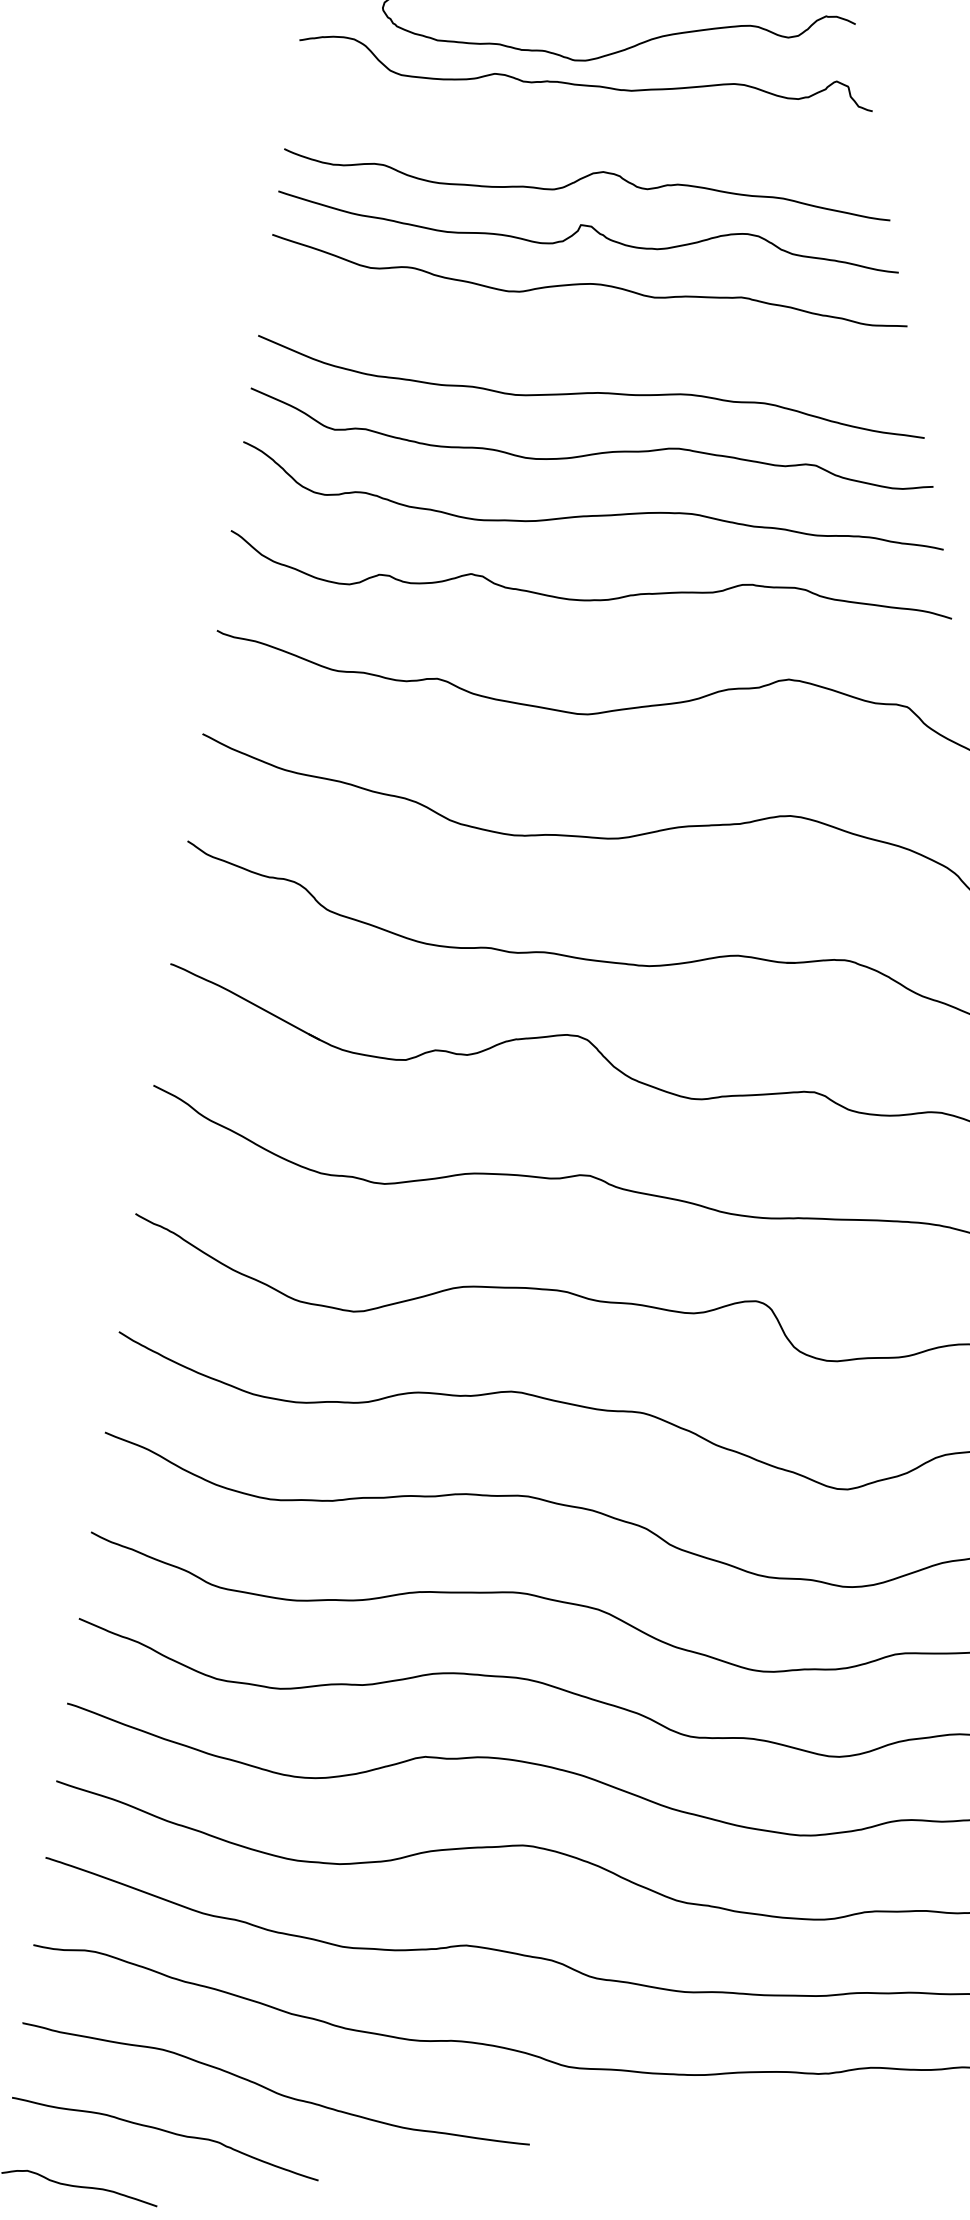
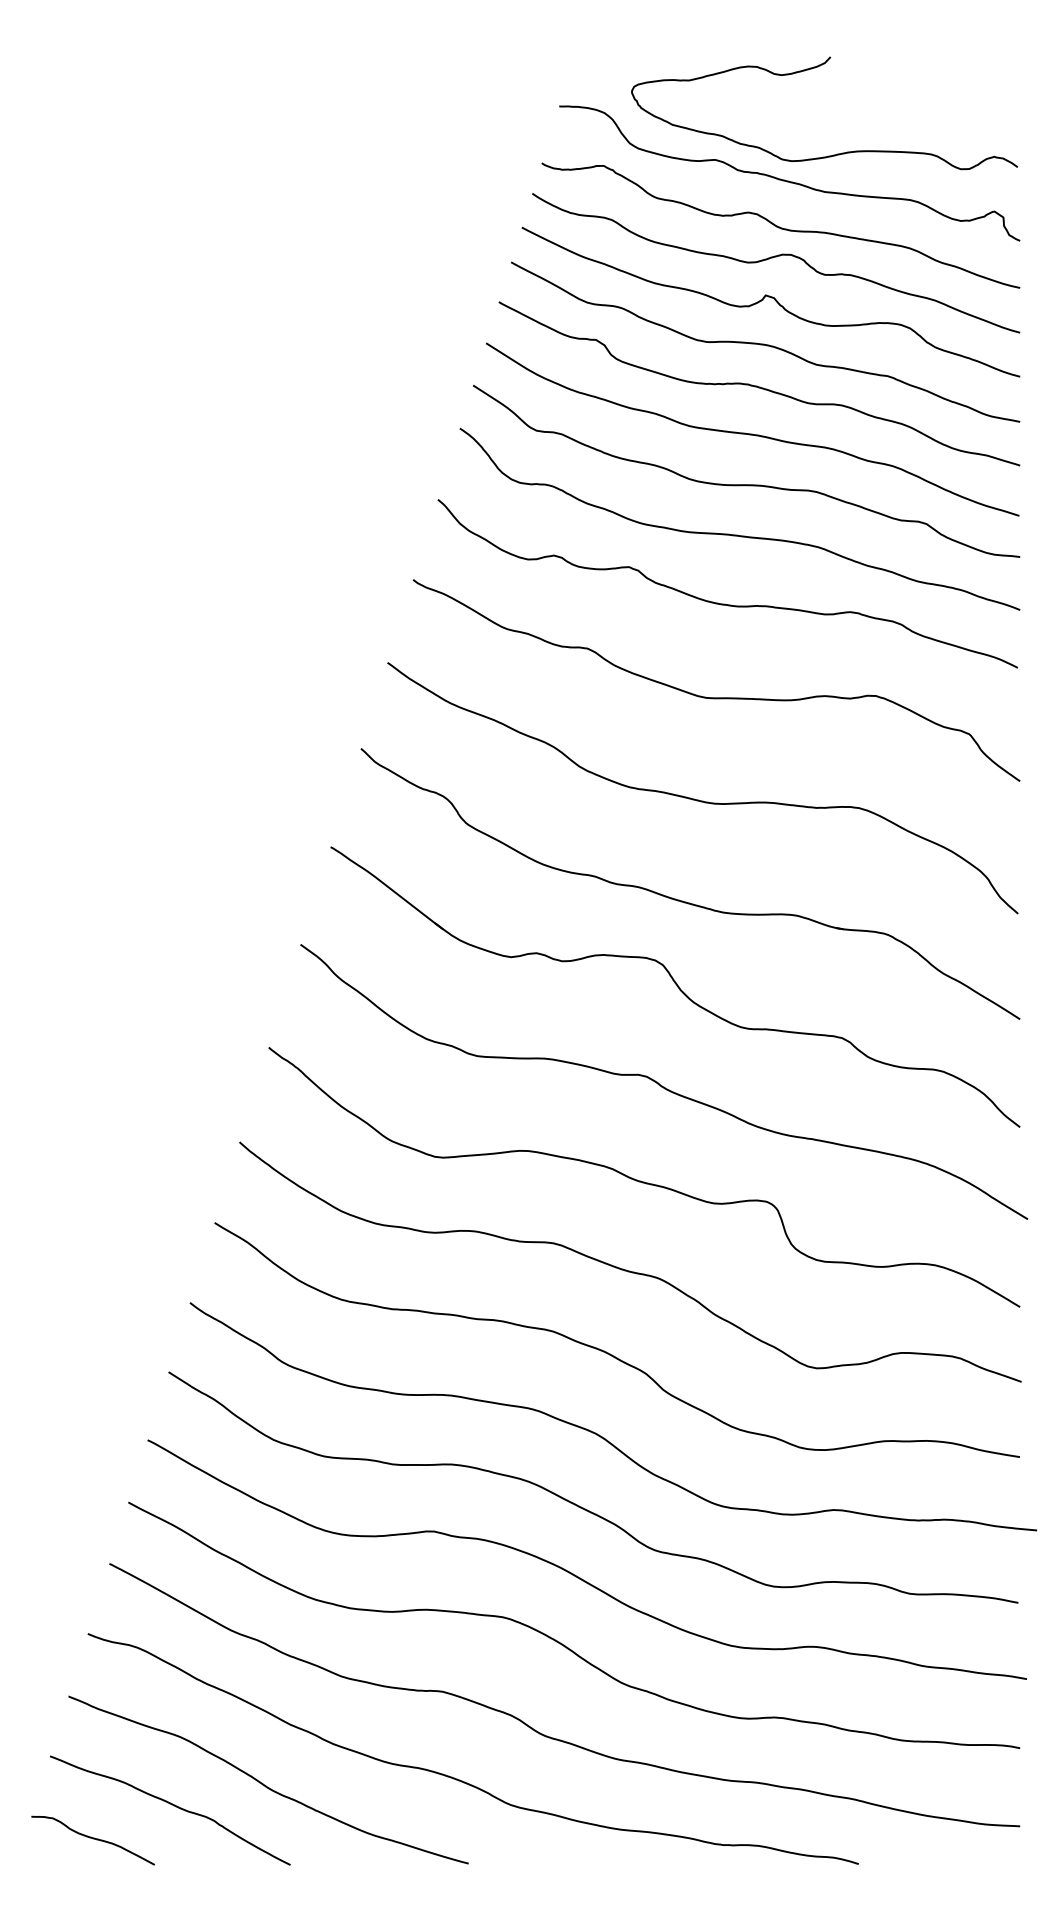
curve: (584, 140) -> (779, 226), added
curve: (588, 333) -> (757, 385), added

